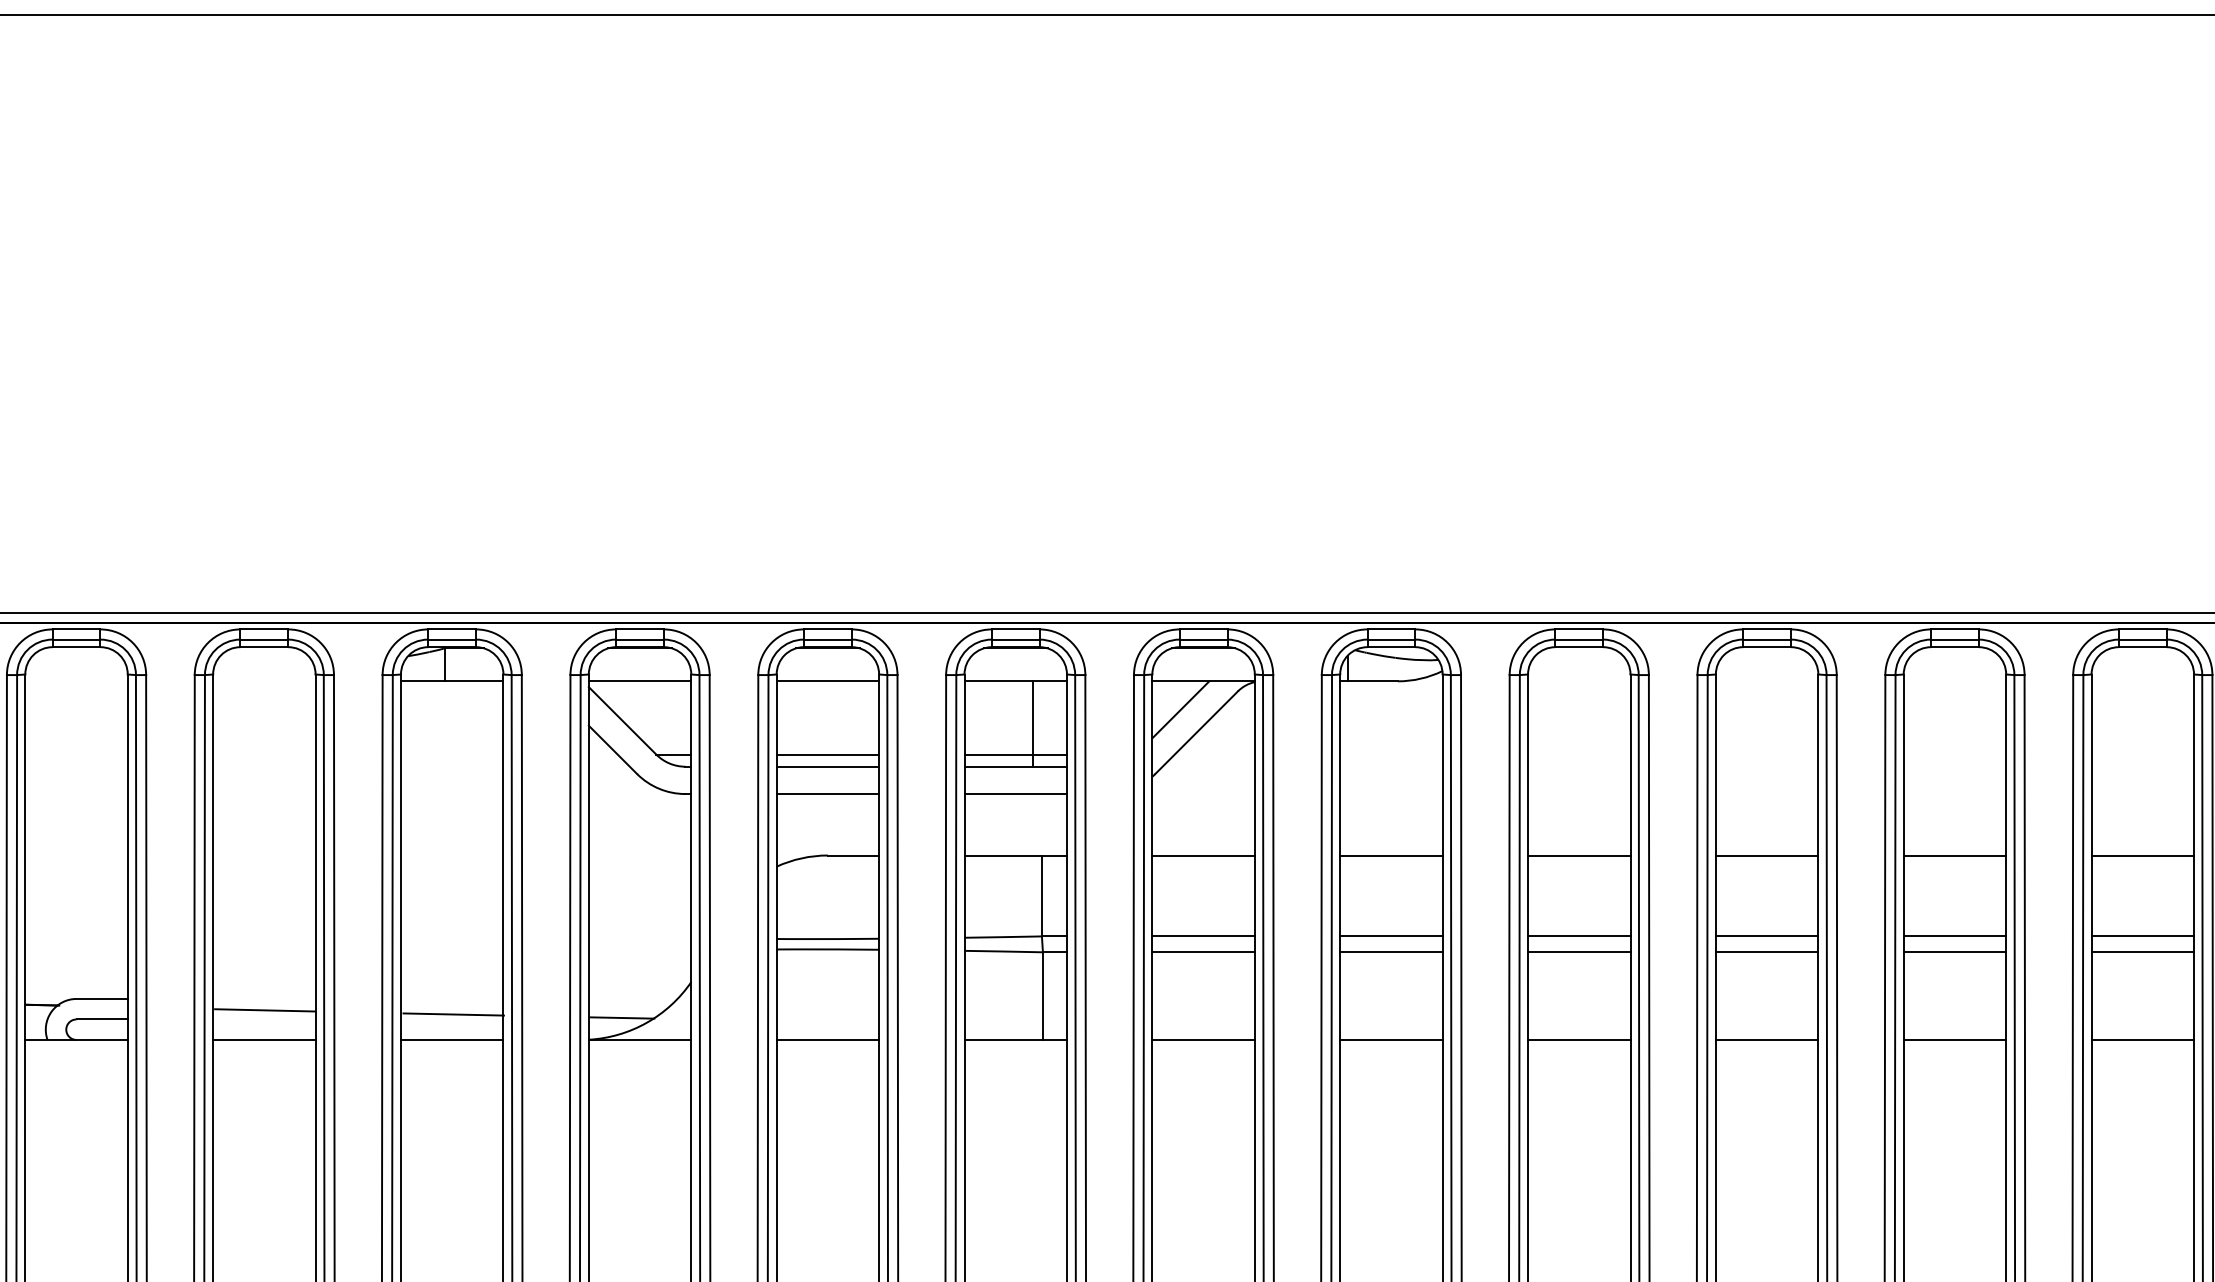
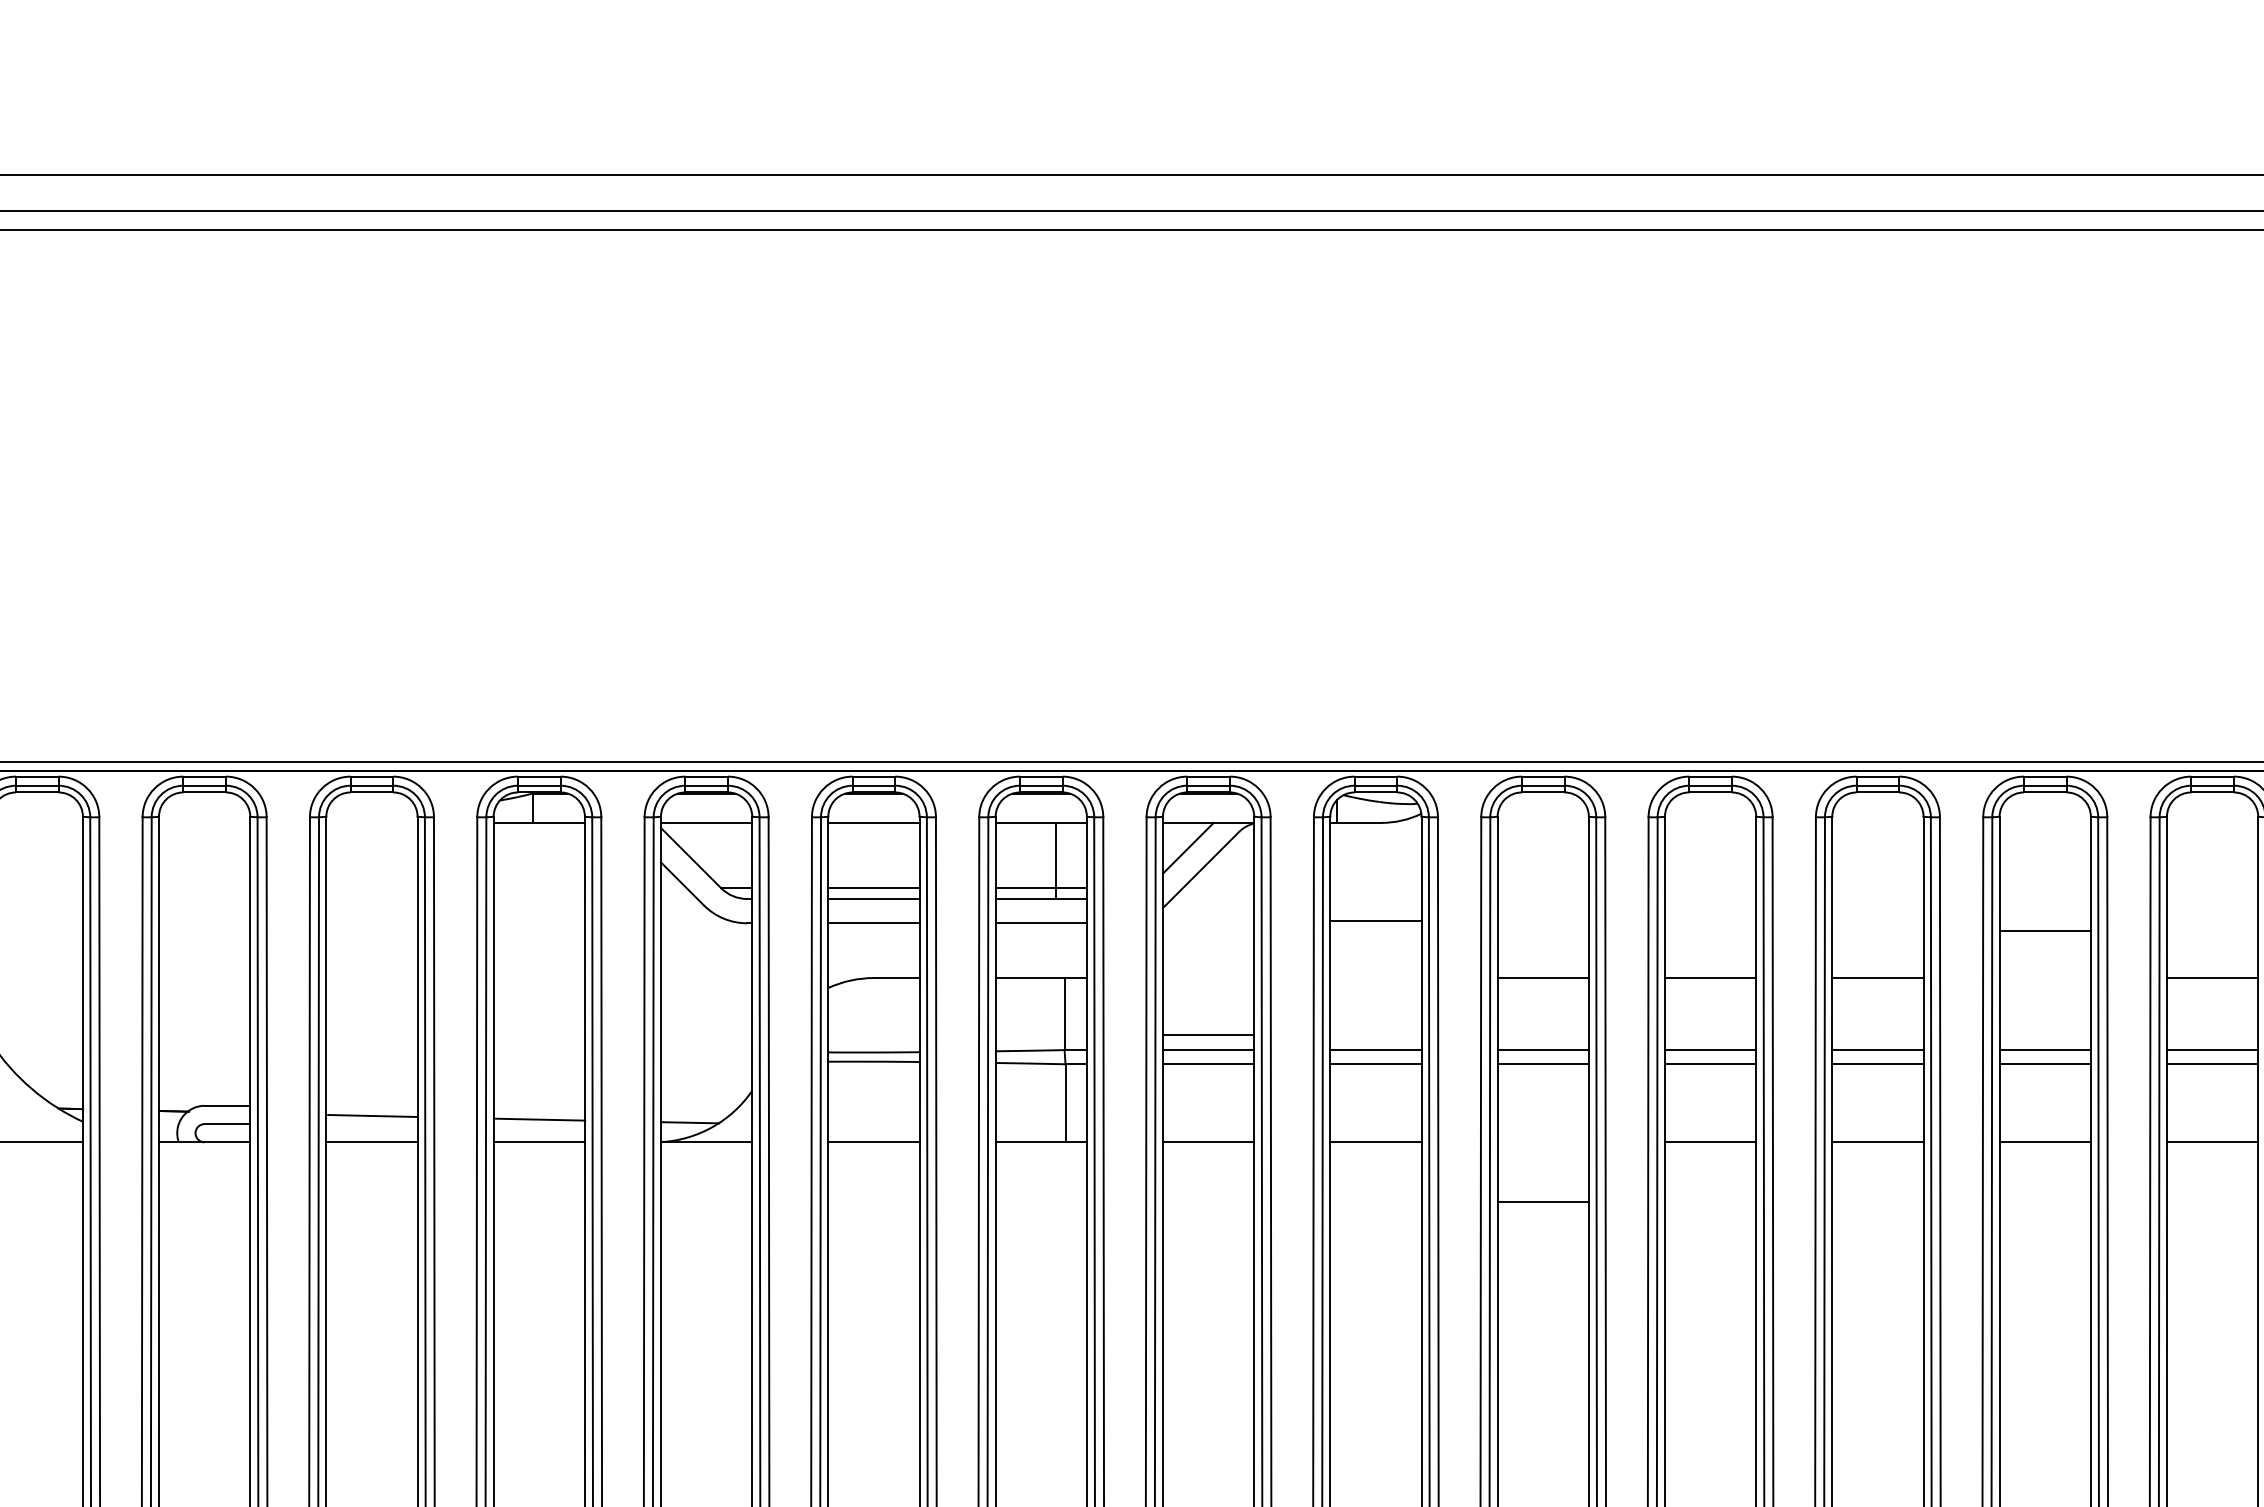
line: (1203, 856) -> (1208, 1035), moved
line: (1390, 856) -> (1375, 921), moved
line: (2141, 856) -> (2044, 931), moved
line: (1578, 1040) -> (1542, 1202), moved

